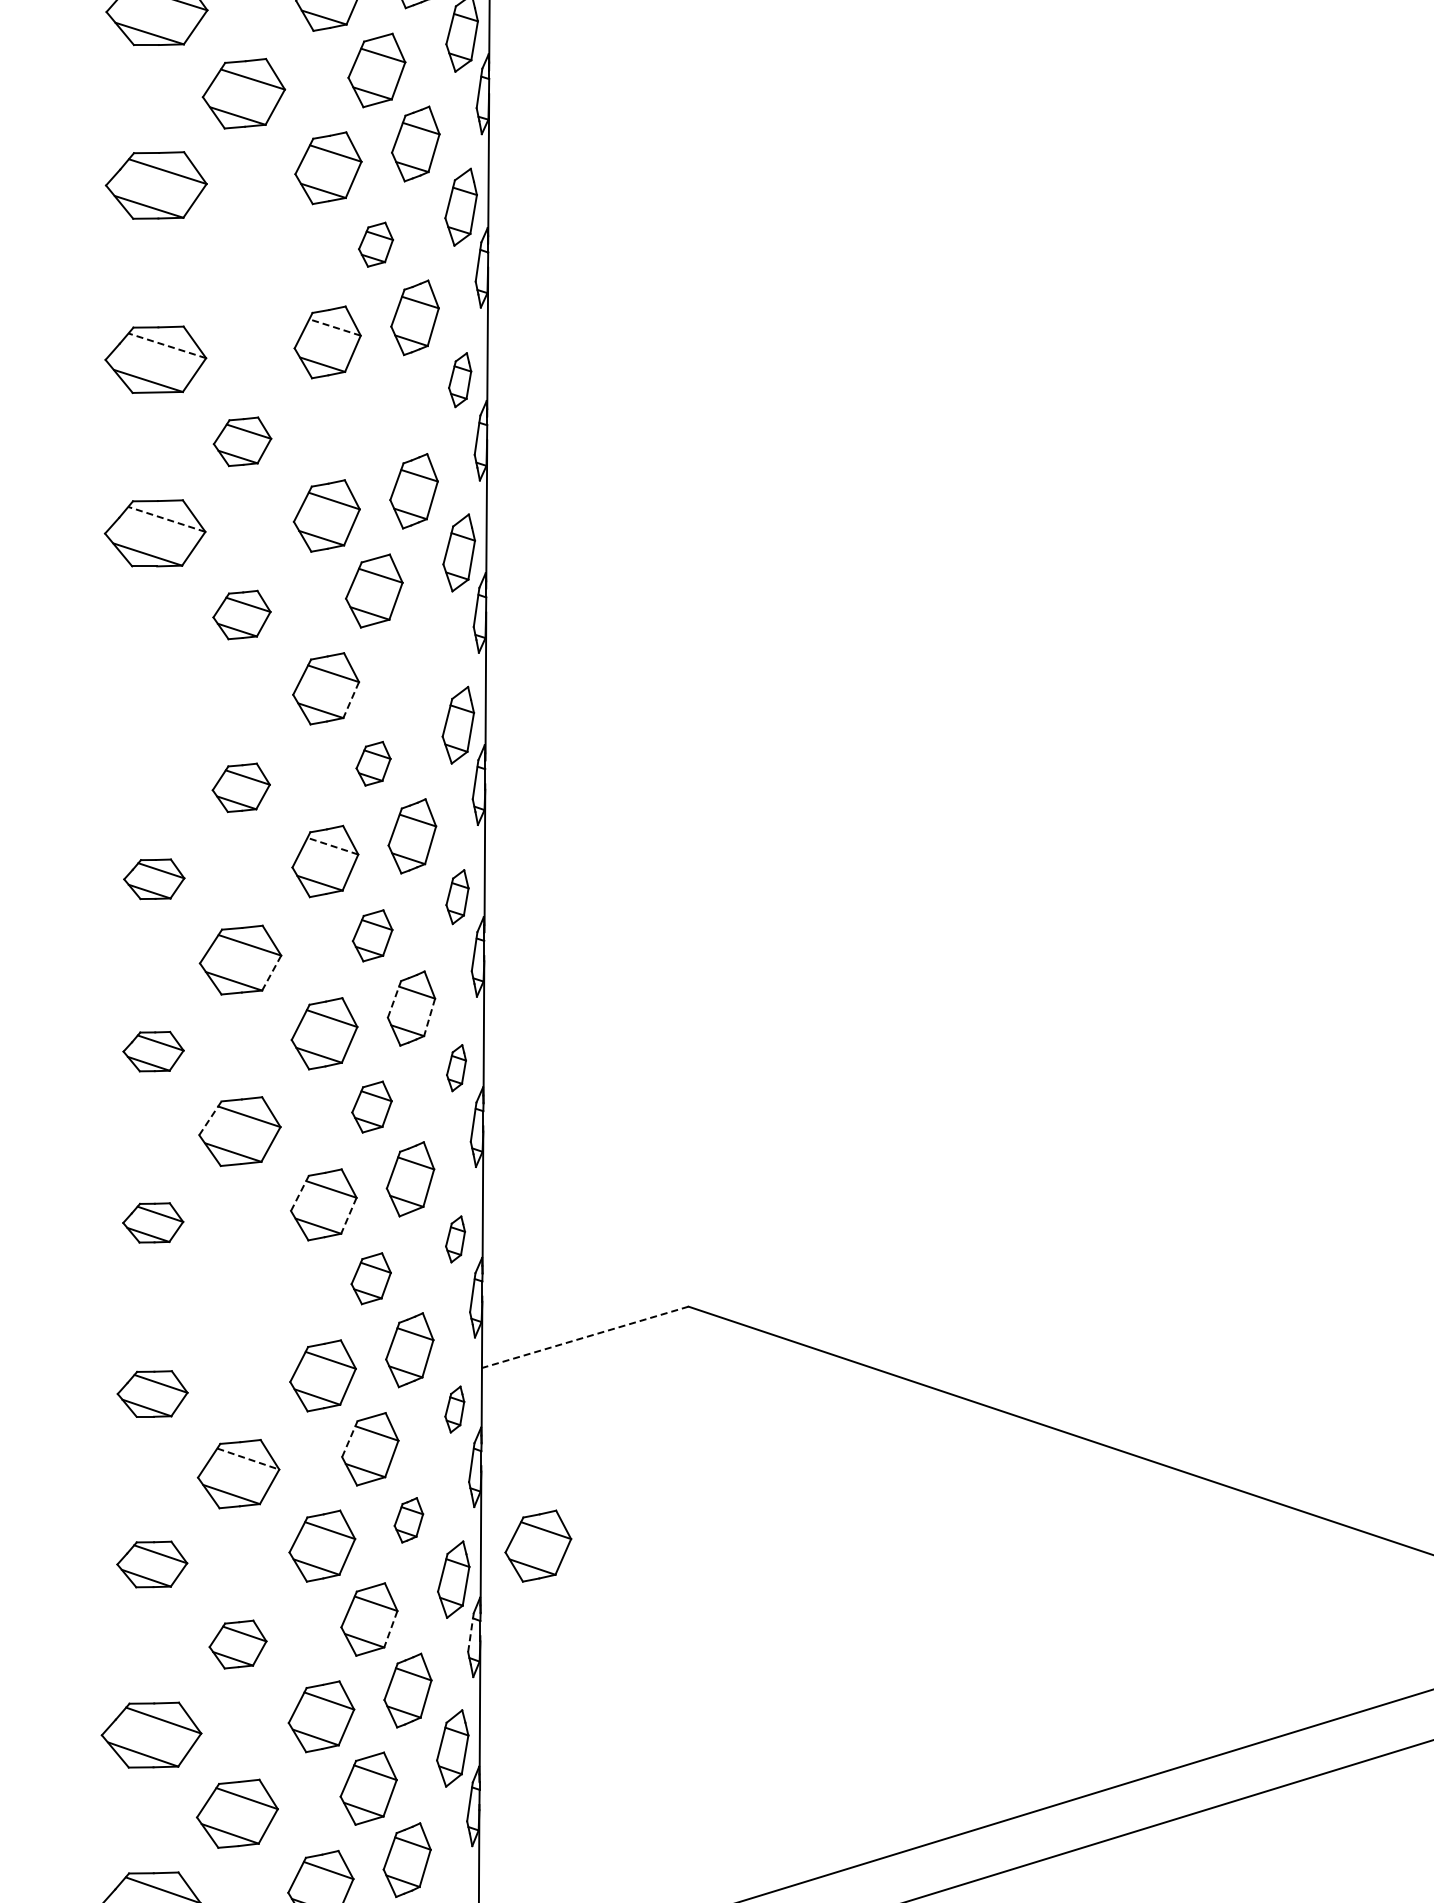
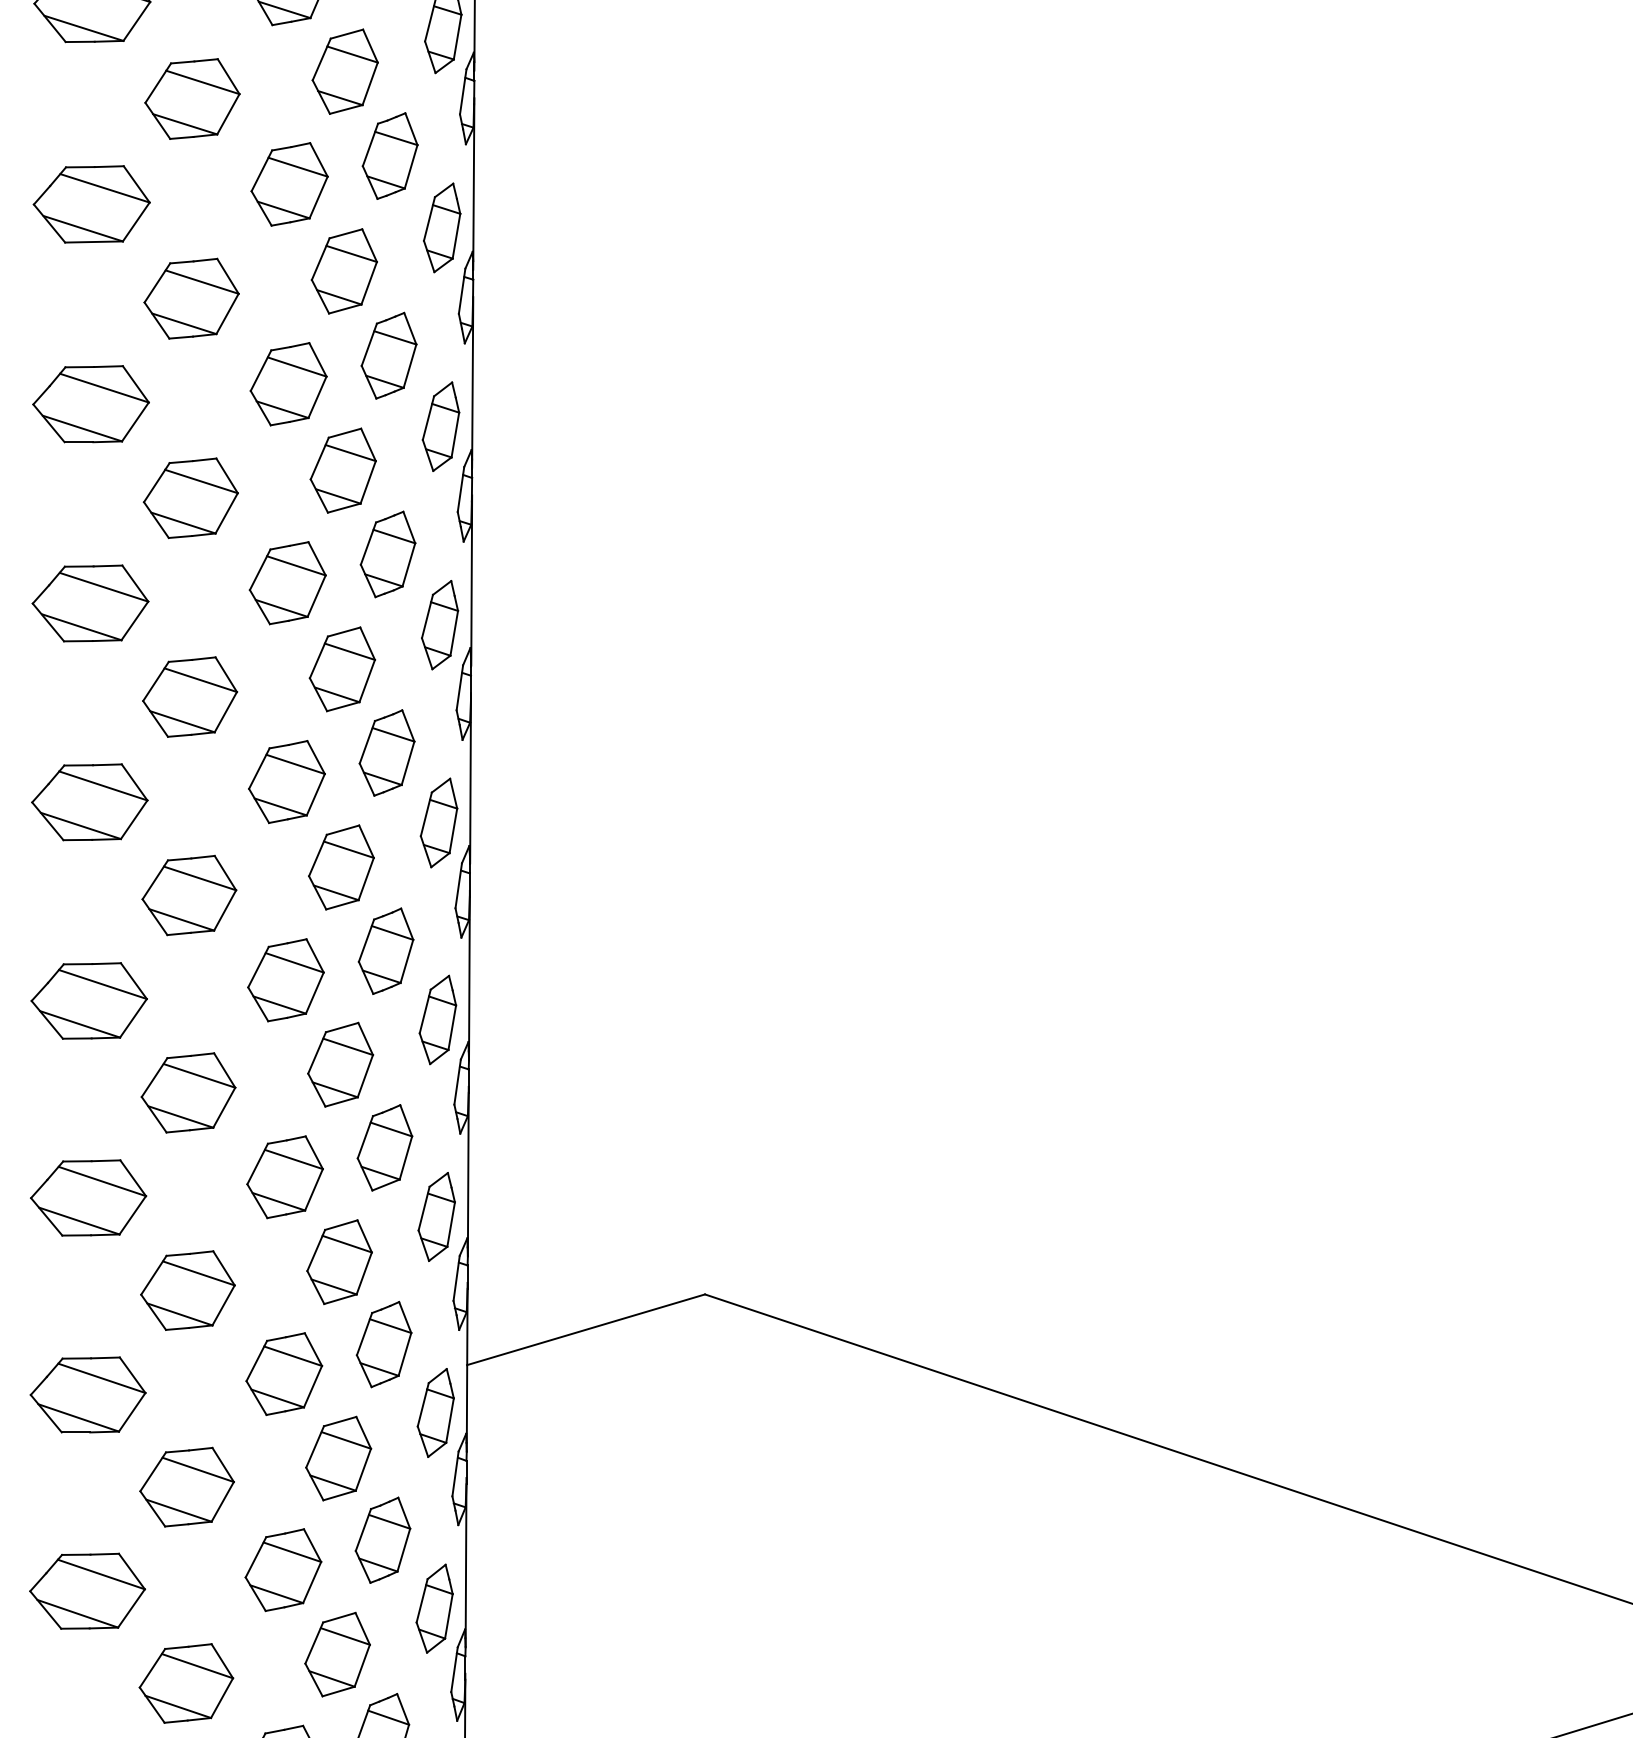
part: (375, 244) -> (344, 71), size x1.67
part: (243, 267) -> (192, 98), added
line: (335, 327) -> (298, 167), dashed -> solid
line: (167, 345) -> (105, 187), dashed -> solid
part: (459, 379) -> (441, 227), size x1.43
part: (375, 417) -> (344, 270), added
part: (242, 441) -> (191, 298), size x1.43
line: (166, 519) -> (104, 388), dashed -> solid
part: (241, 614) -> (190, 497), size x1.43
part: (412, 663) -> (387, 554), added
line: (351, 700) -> (317, 596), dashed -> solid
part: (154, 706) -> (90, 603), added
part: (373, 763) -> (342, 669), size x1.67
part: (241, 787) -> (190, 696), size x1.43
line: (332, 846) -> (295, 764), dashed -> solid
part: (154, 879) -> (90, 802), size x1.67
part: (457, 896) -> (439, 822), size x1.43
part: (372, 935) -> (341, 867), size x1.43
line: (271, 973) -> (224, 910), dashed -> solid
line: (394, 999) -> (366, 940), dashed -> solid
line: (429, 1017) -> (406, 961), dashed -> solid
part: (153, 1051) -> (89, 1000), size x1.67
part: (456, 1067) -> (437, 1019), size x1.67
part: (371, 1106) -> (340, 1064), size x1.43
line: (210, 1117) -> (154, 1076), dashed -> solid
line: (299, 1193) -> (257, 1164), dashed -> solid
line: (348, 1215) -> (313, 1189), dashed -> solid
part: (153, 1222) -> (89, 1197), size x1.67
part: (455, 1239) -> (436, 1217), size x1.67
part: (371, 1278) -> (340, 1262), size x1.43
part: (239, 1303) -> (188, 1290), added
line: (585, 1337) -> (586, 1329), dashed -> solid
part: (152, 1393) -> (87, 1394), size x1.43
part: (454, 1409) -> (435, 1412), size x1.67
line: (349, 1439) -> (314, 1447), dashed -> solid
line: (248, 1459) -> (198, 1470), dashed -> solid
part: (408, 1520) -> (382, 1540), size x1.67
part: (538, 1545) -> (532, 1569), removed
part: (152, 1564) -> (87, 1591), size x1.43
line: (390, 1629) -> (361, 1666), dashed -> solid
line: (470, 1632) -> (453, 1669), dashed -> solid
part: (237, 1644) -> (185, 1683), size x1.43

